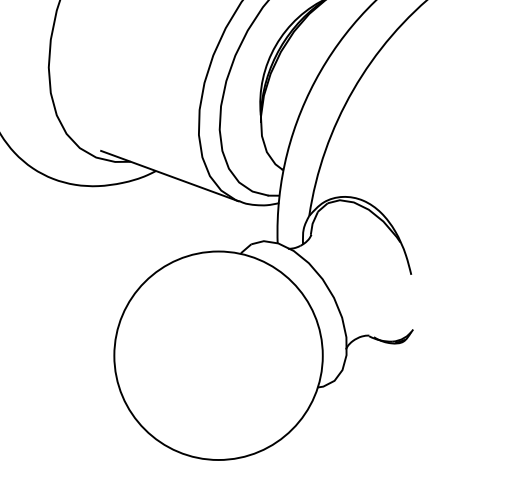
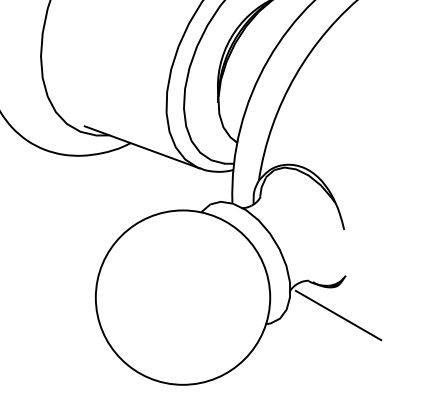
line: (404, 377) -> (338, 315), added

